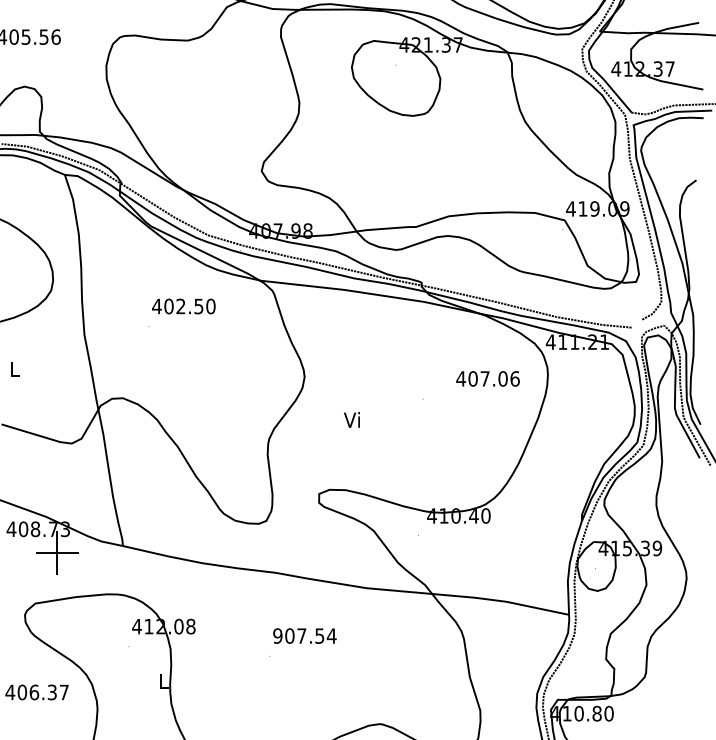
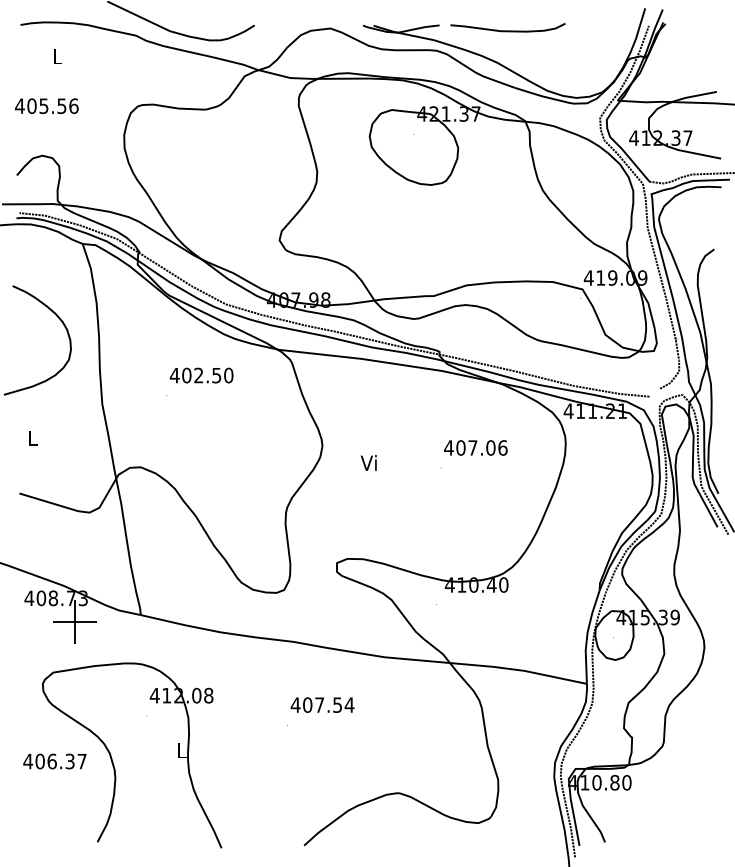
text: (487, 378) -> (475, 447), moved
text: (351, 419) -> (368, 462), moved
text: (277, 635) -> (295, 704), 907.54 -> 407.54

